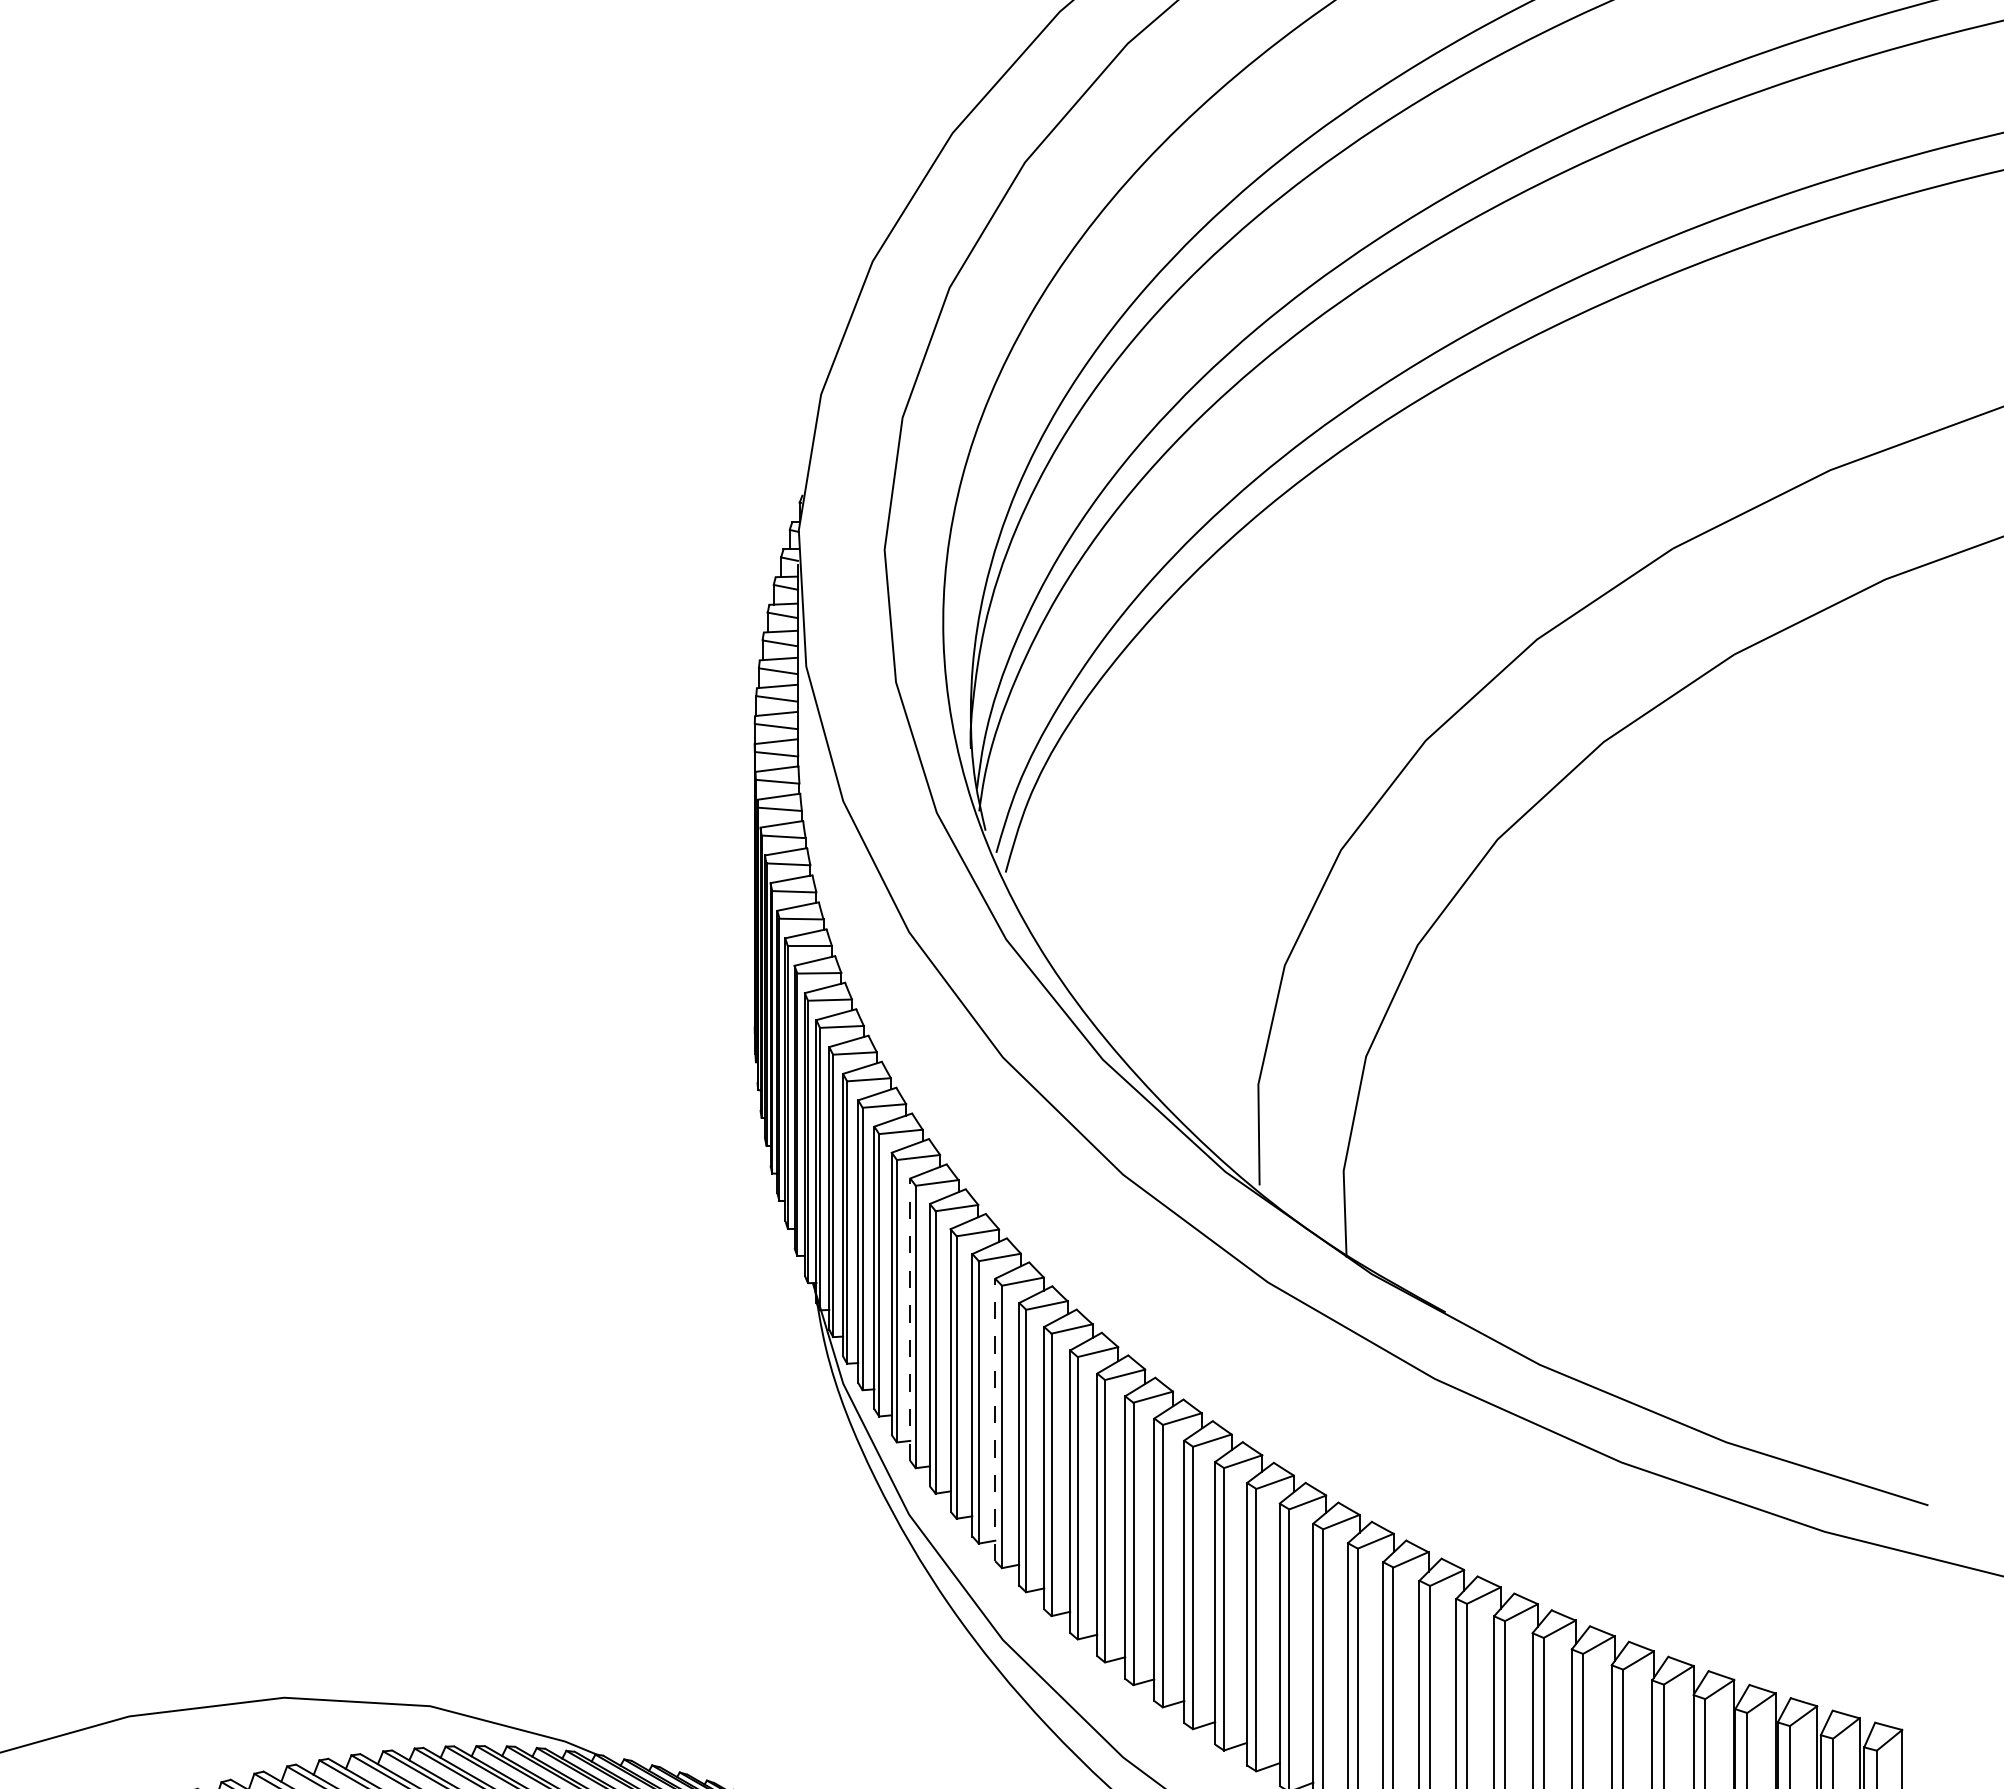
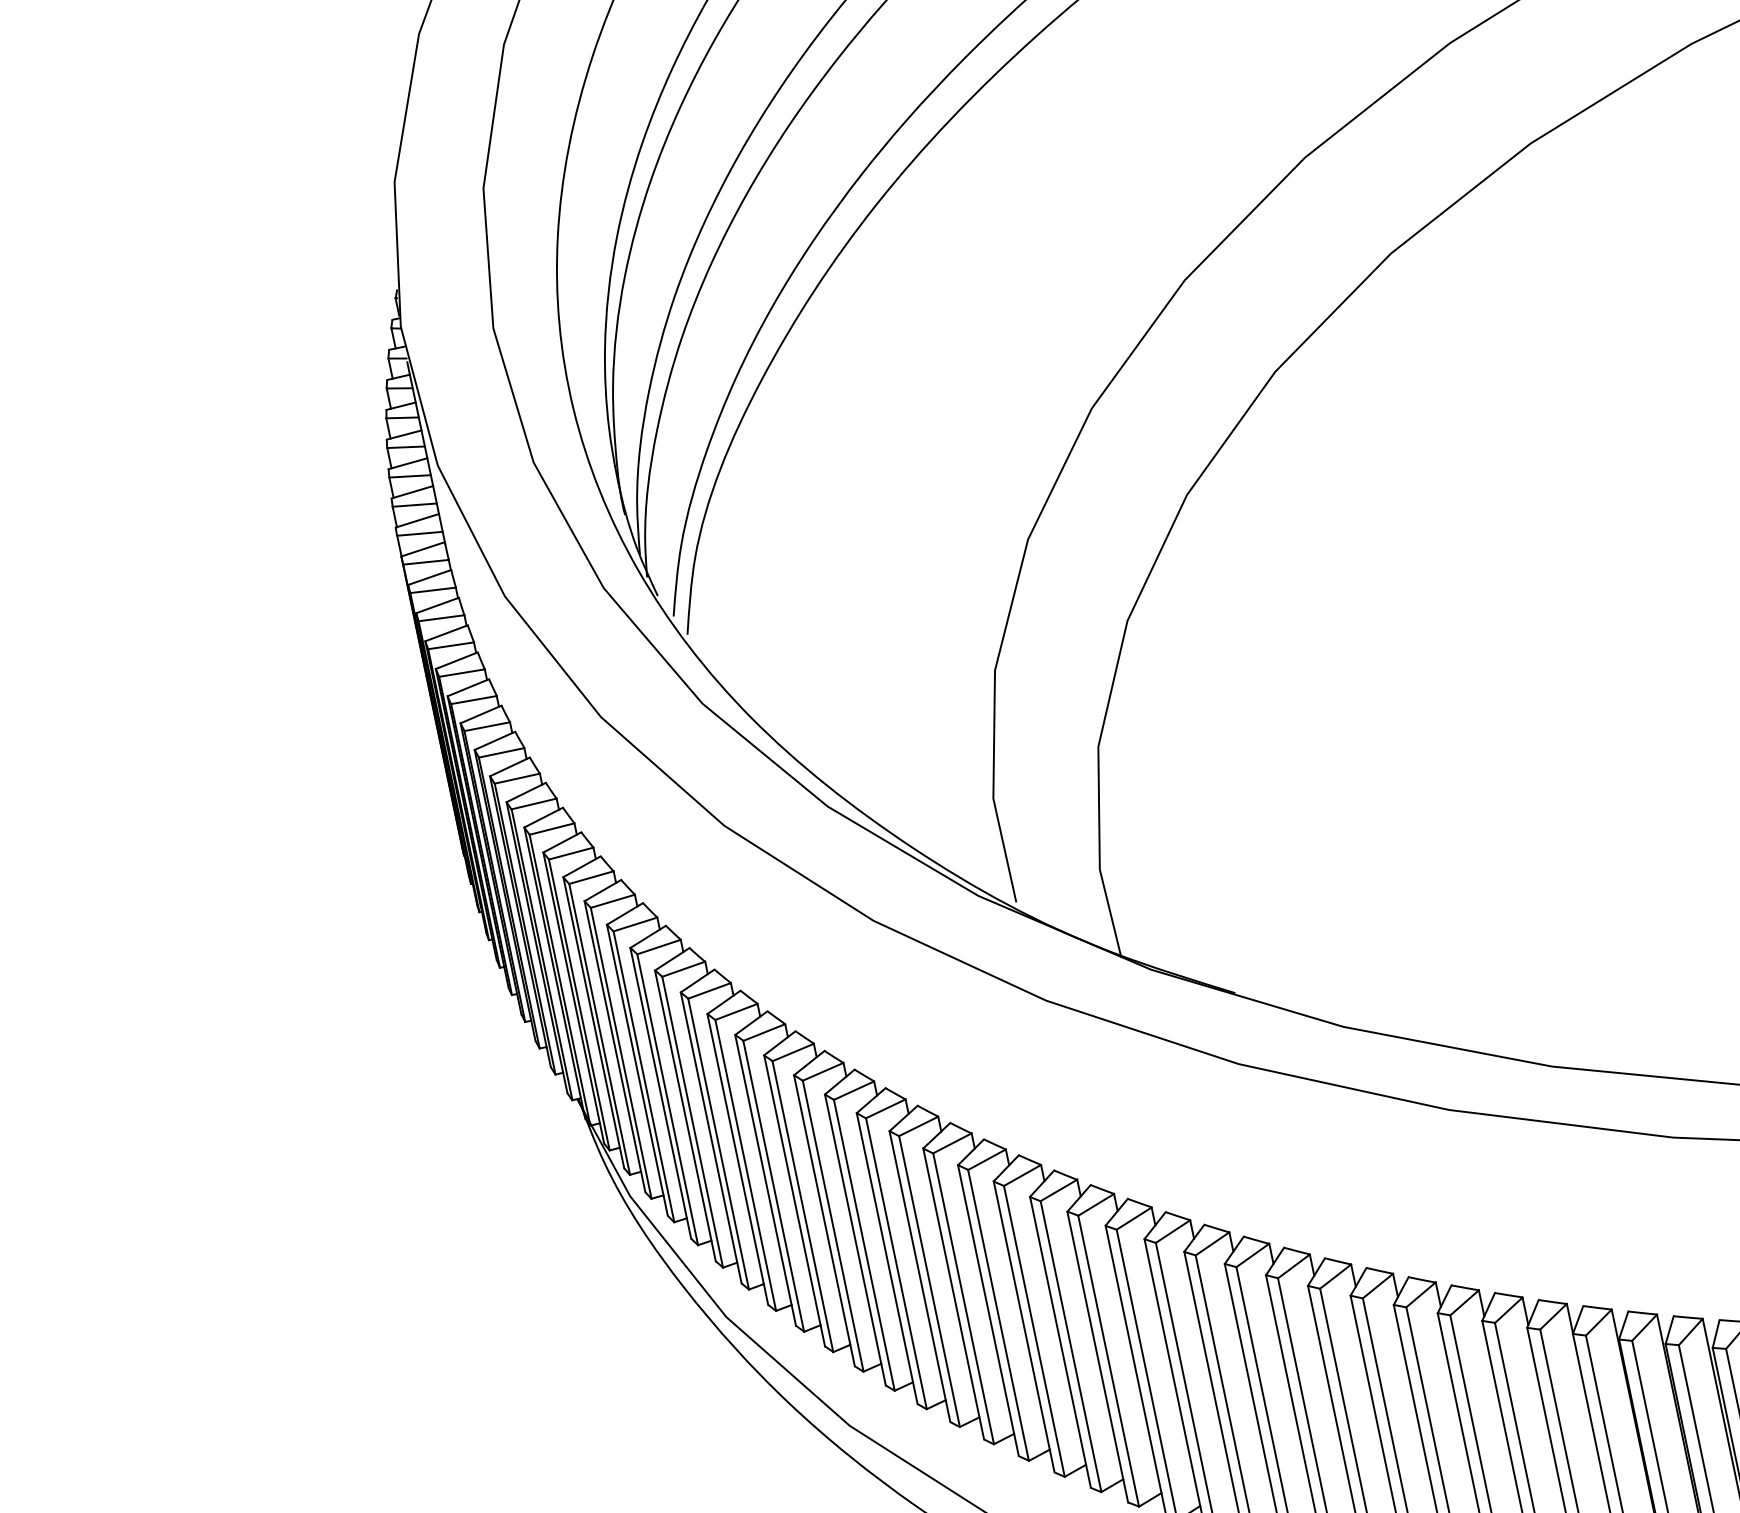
line: (910, 1319) -> (685, 1115), dashed -> solid
line: (995, 1419) -> (794, 1200), dashed -> solid

